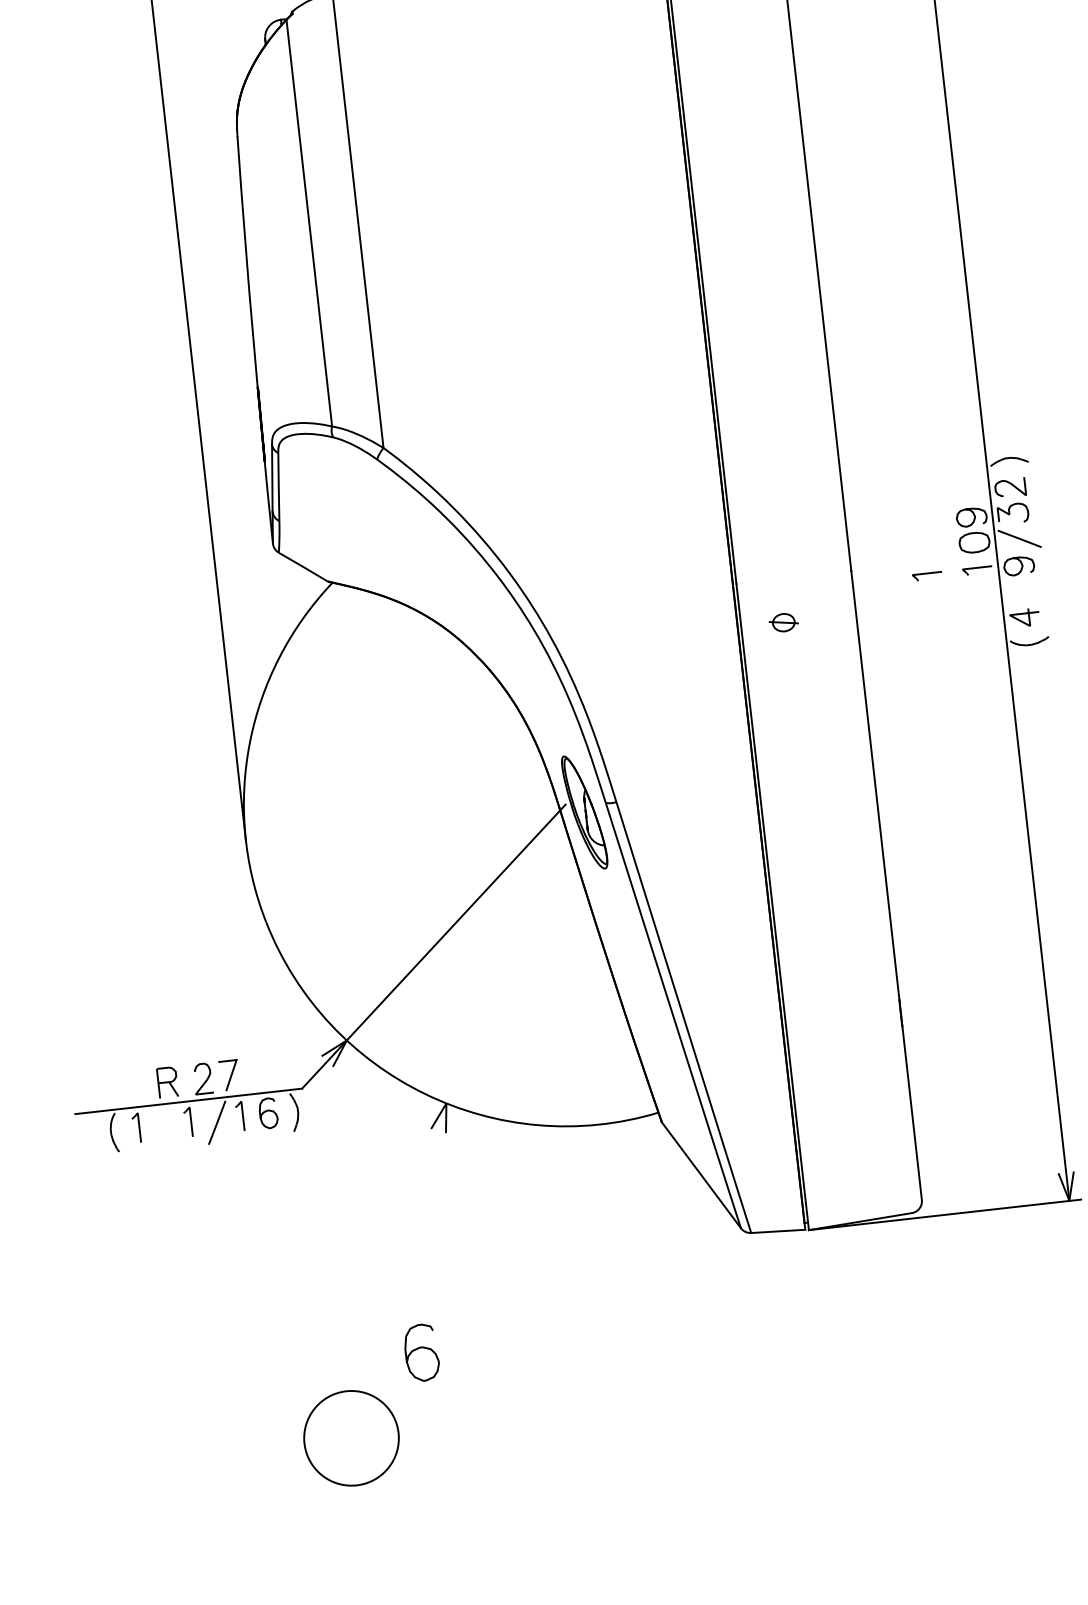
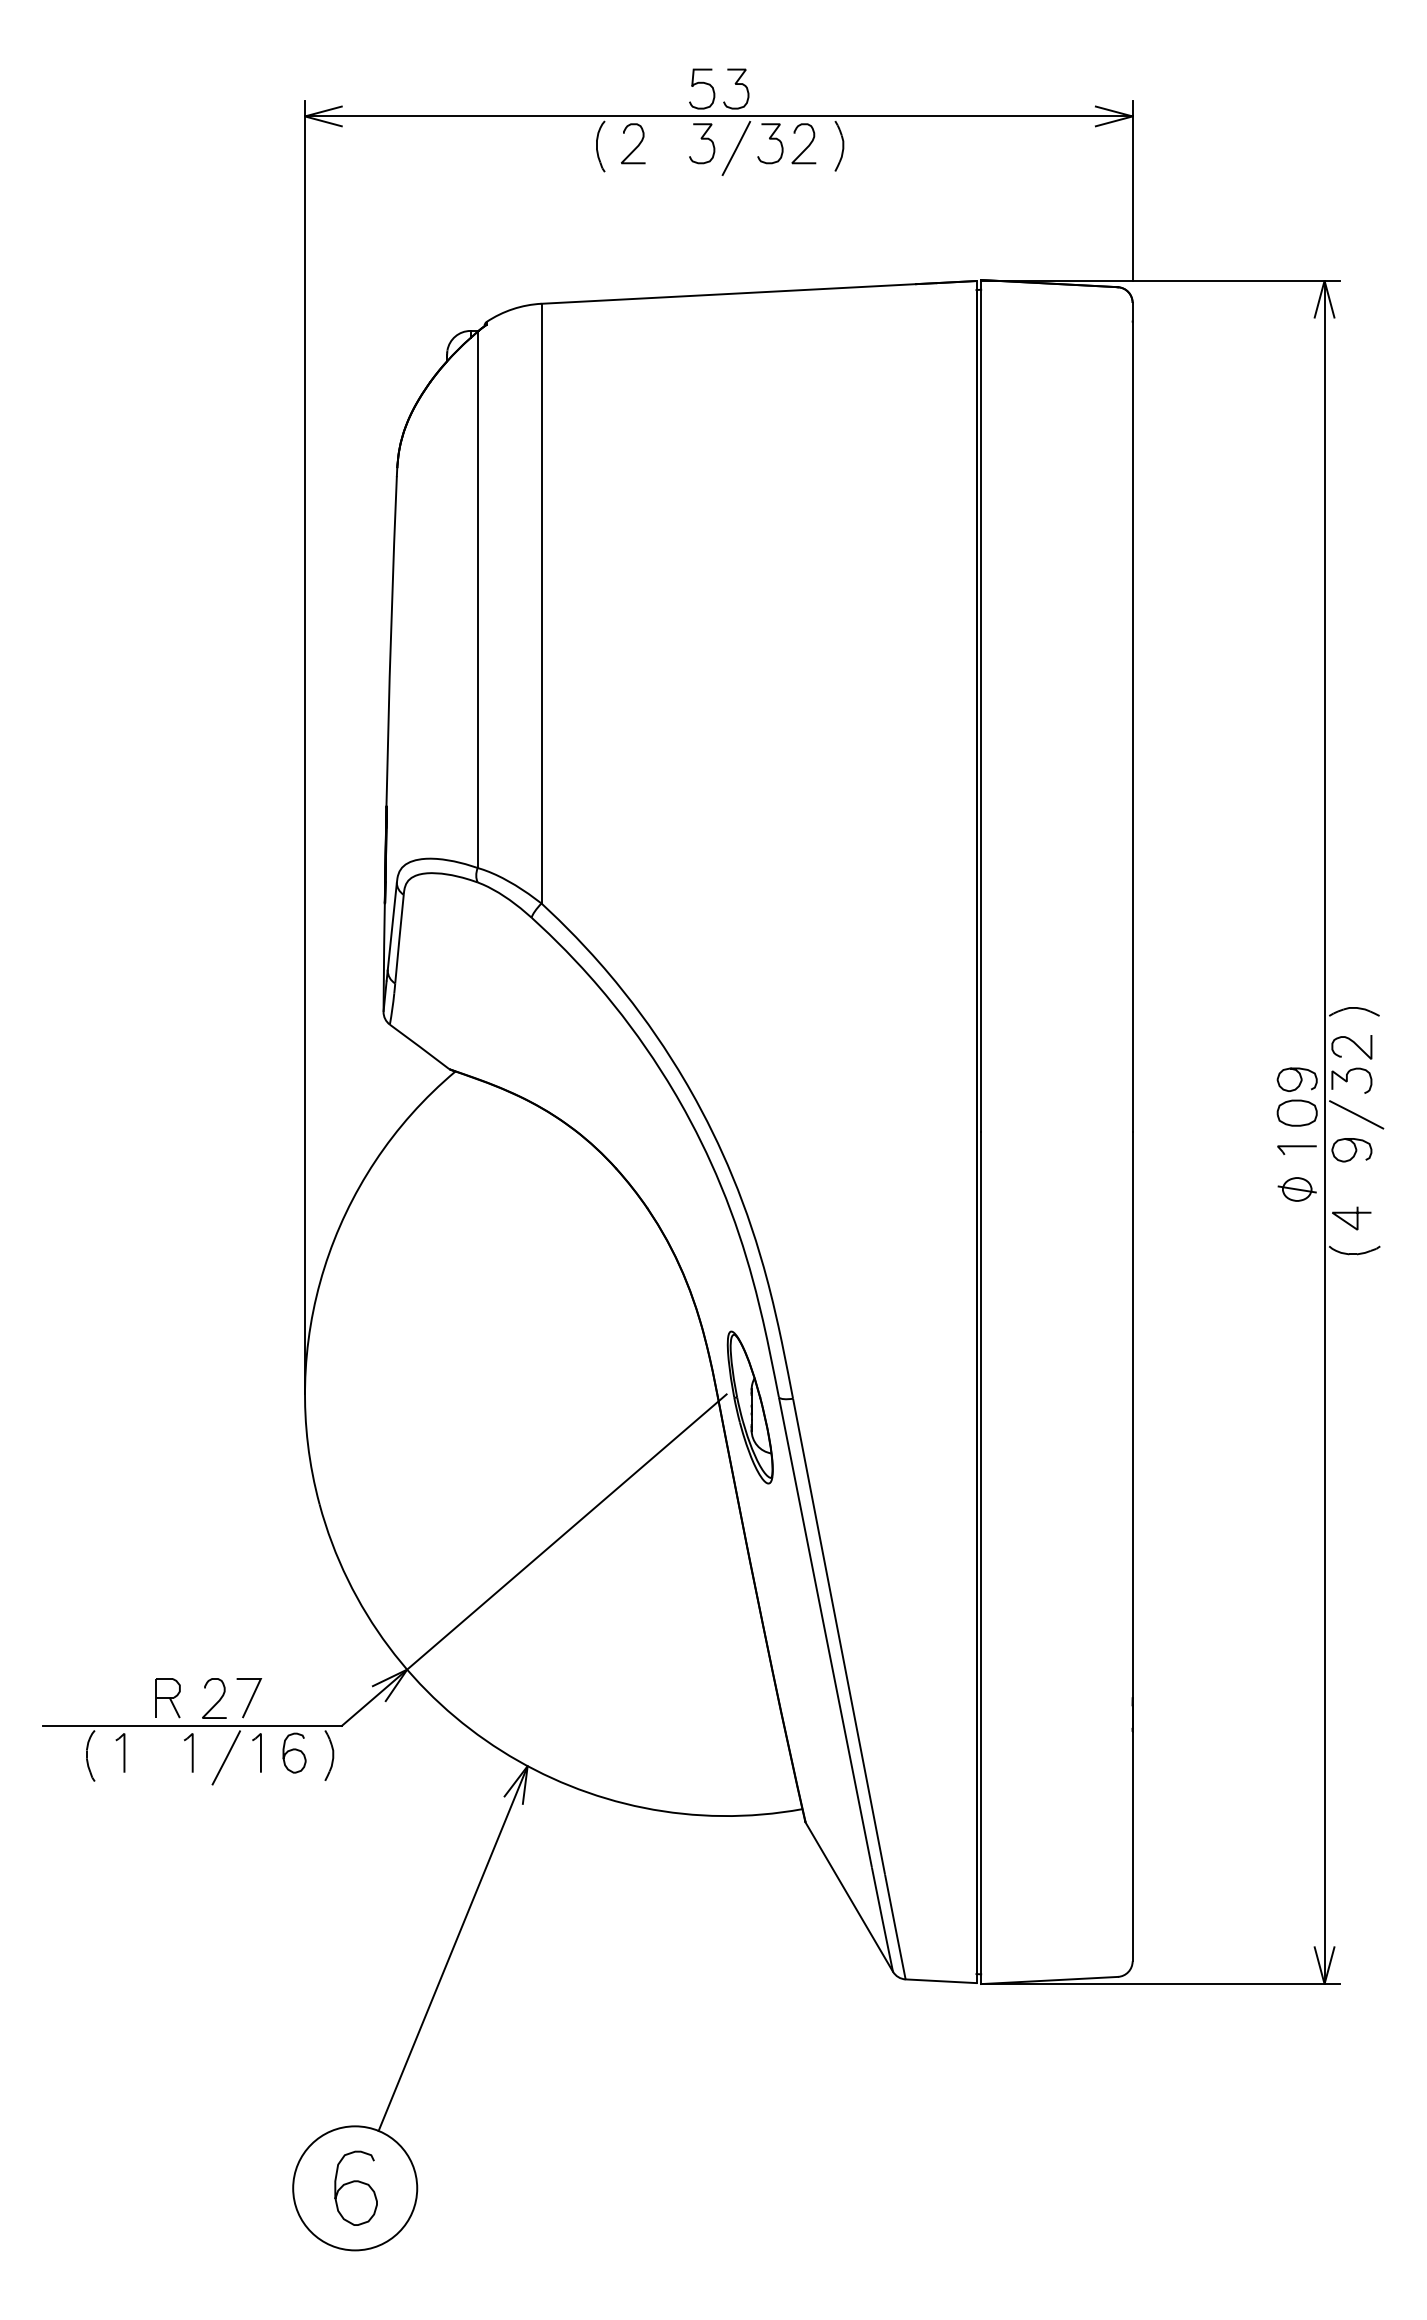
part: (927, 575) -> (1230, 1149), removed
part: (783, 622) -> (1296, 1189), moved
line: (404, 1248) -> (452, 1948), added
curve: (420, 1348) -> (355, 2182), moved

